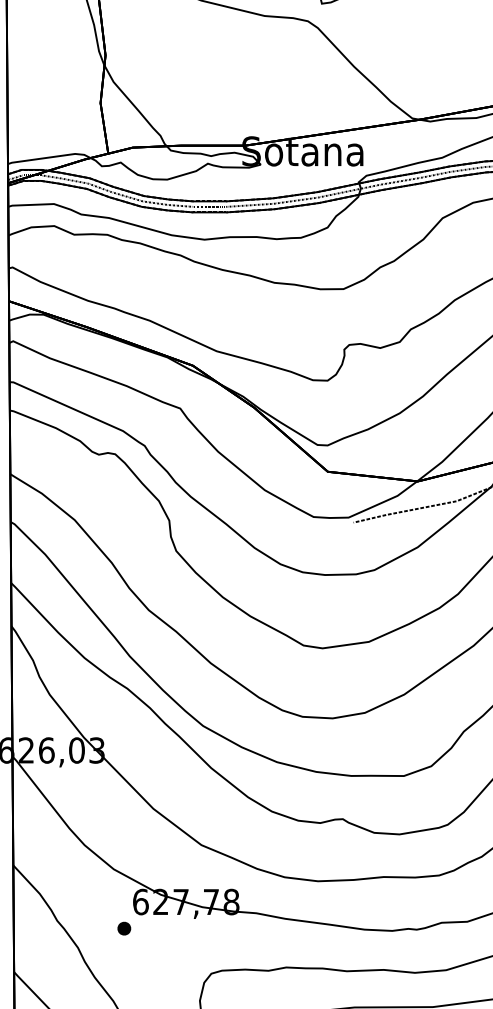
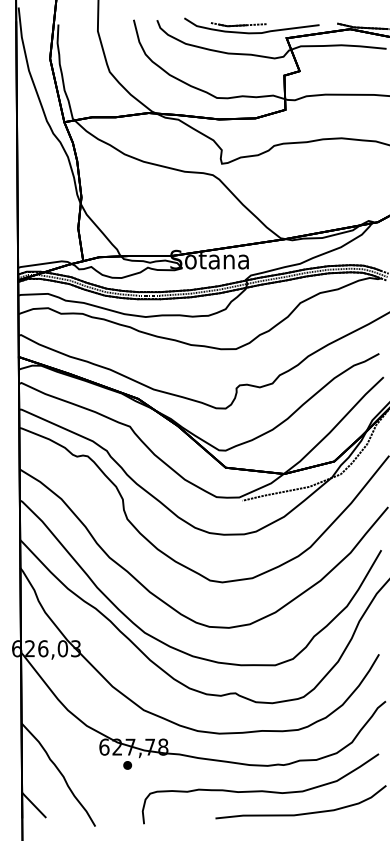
part: (124, 928) -> (127, 765), moved

